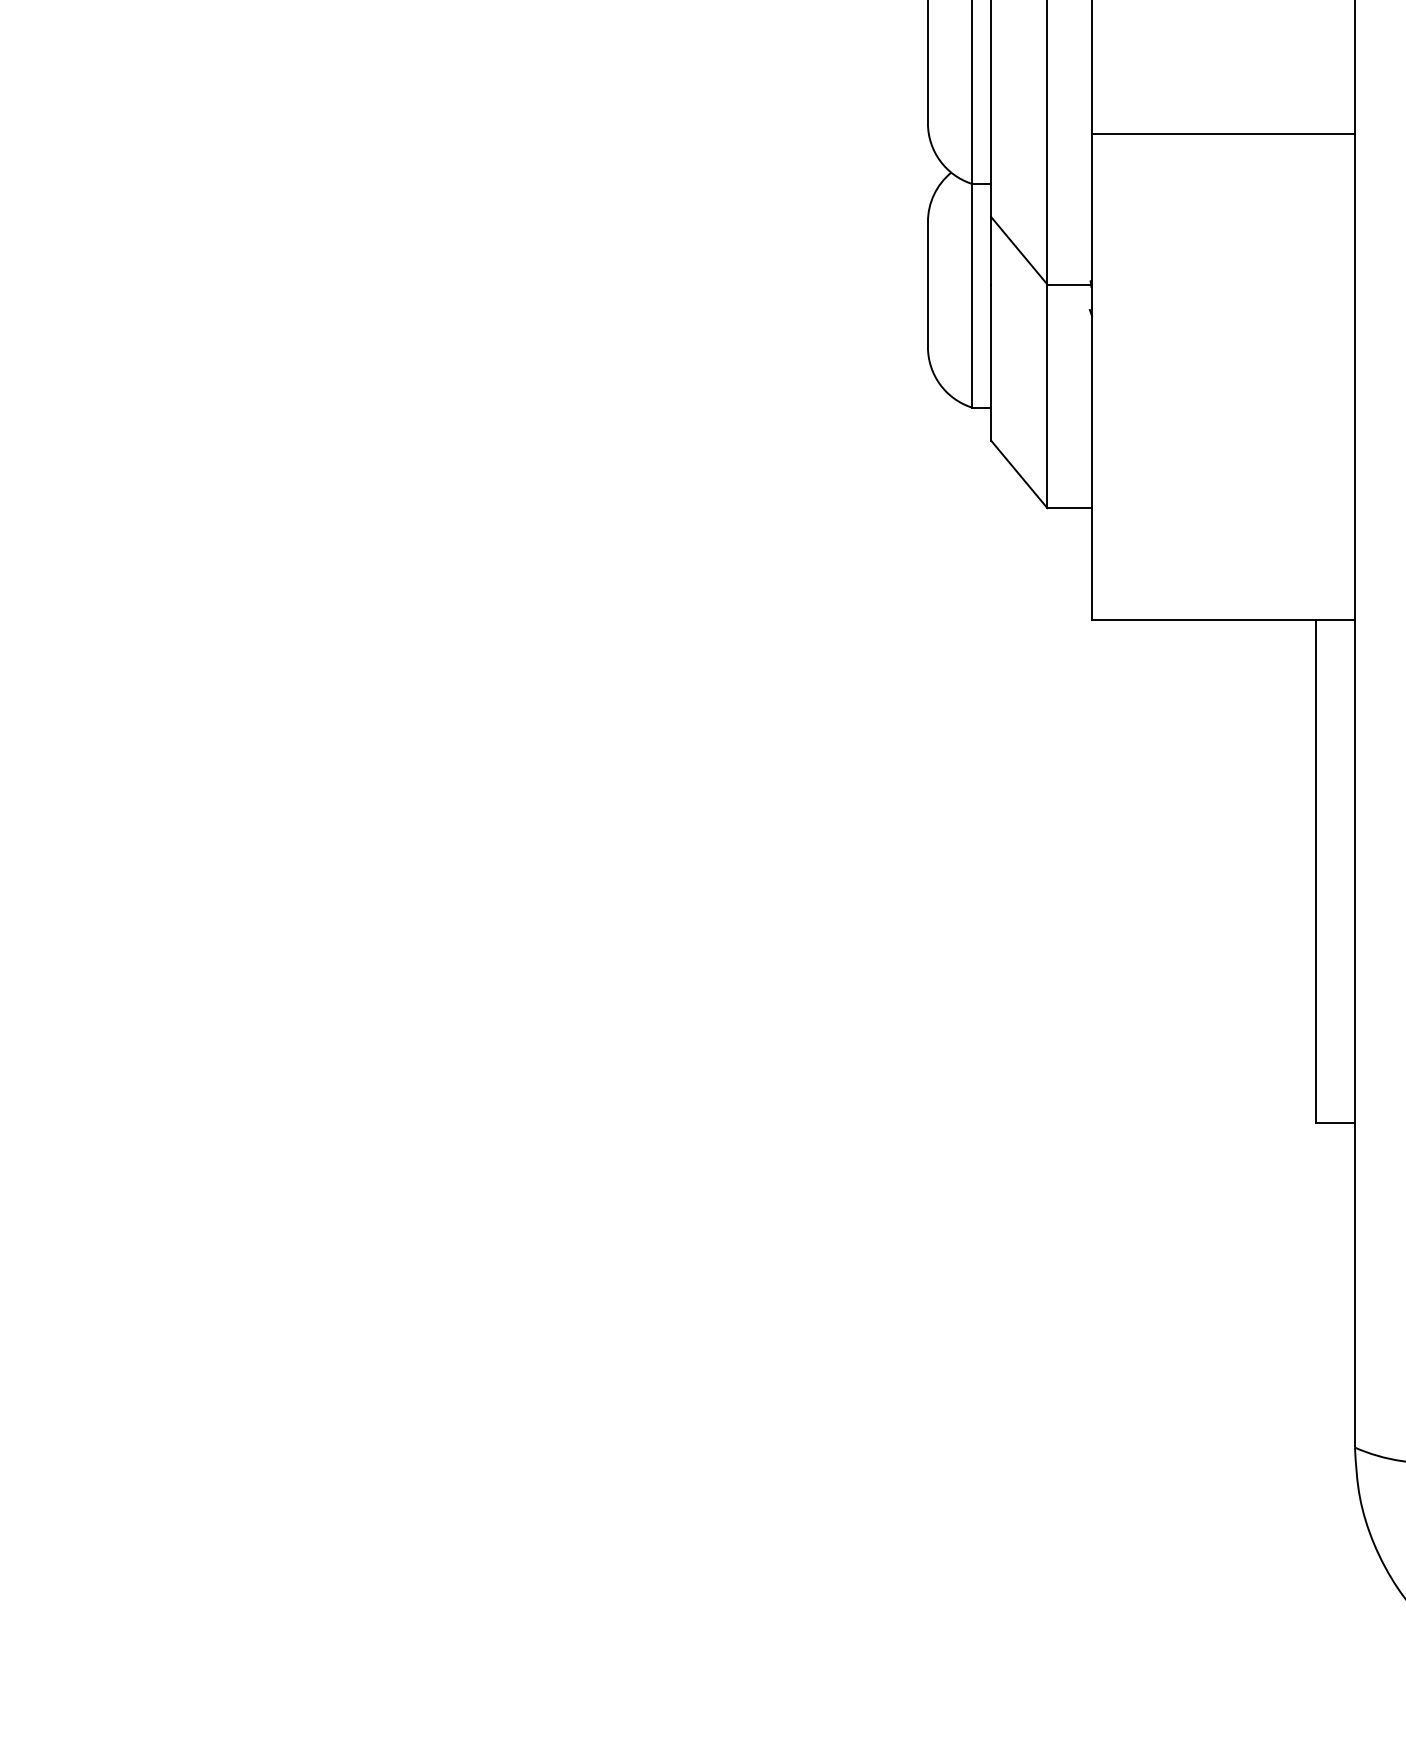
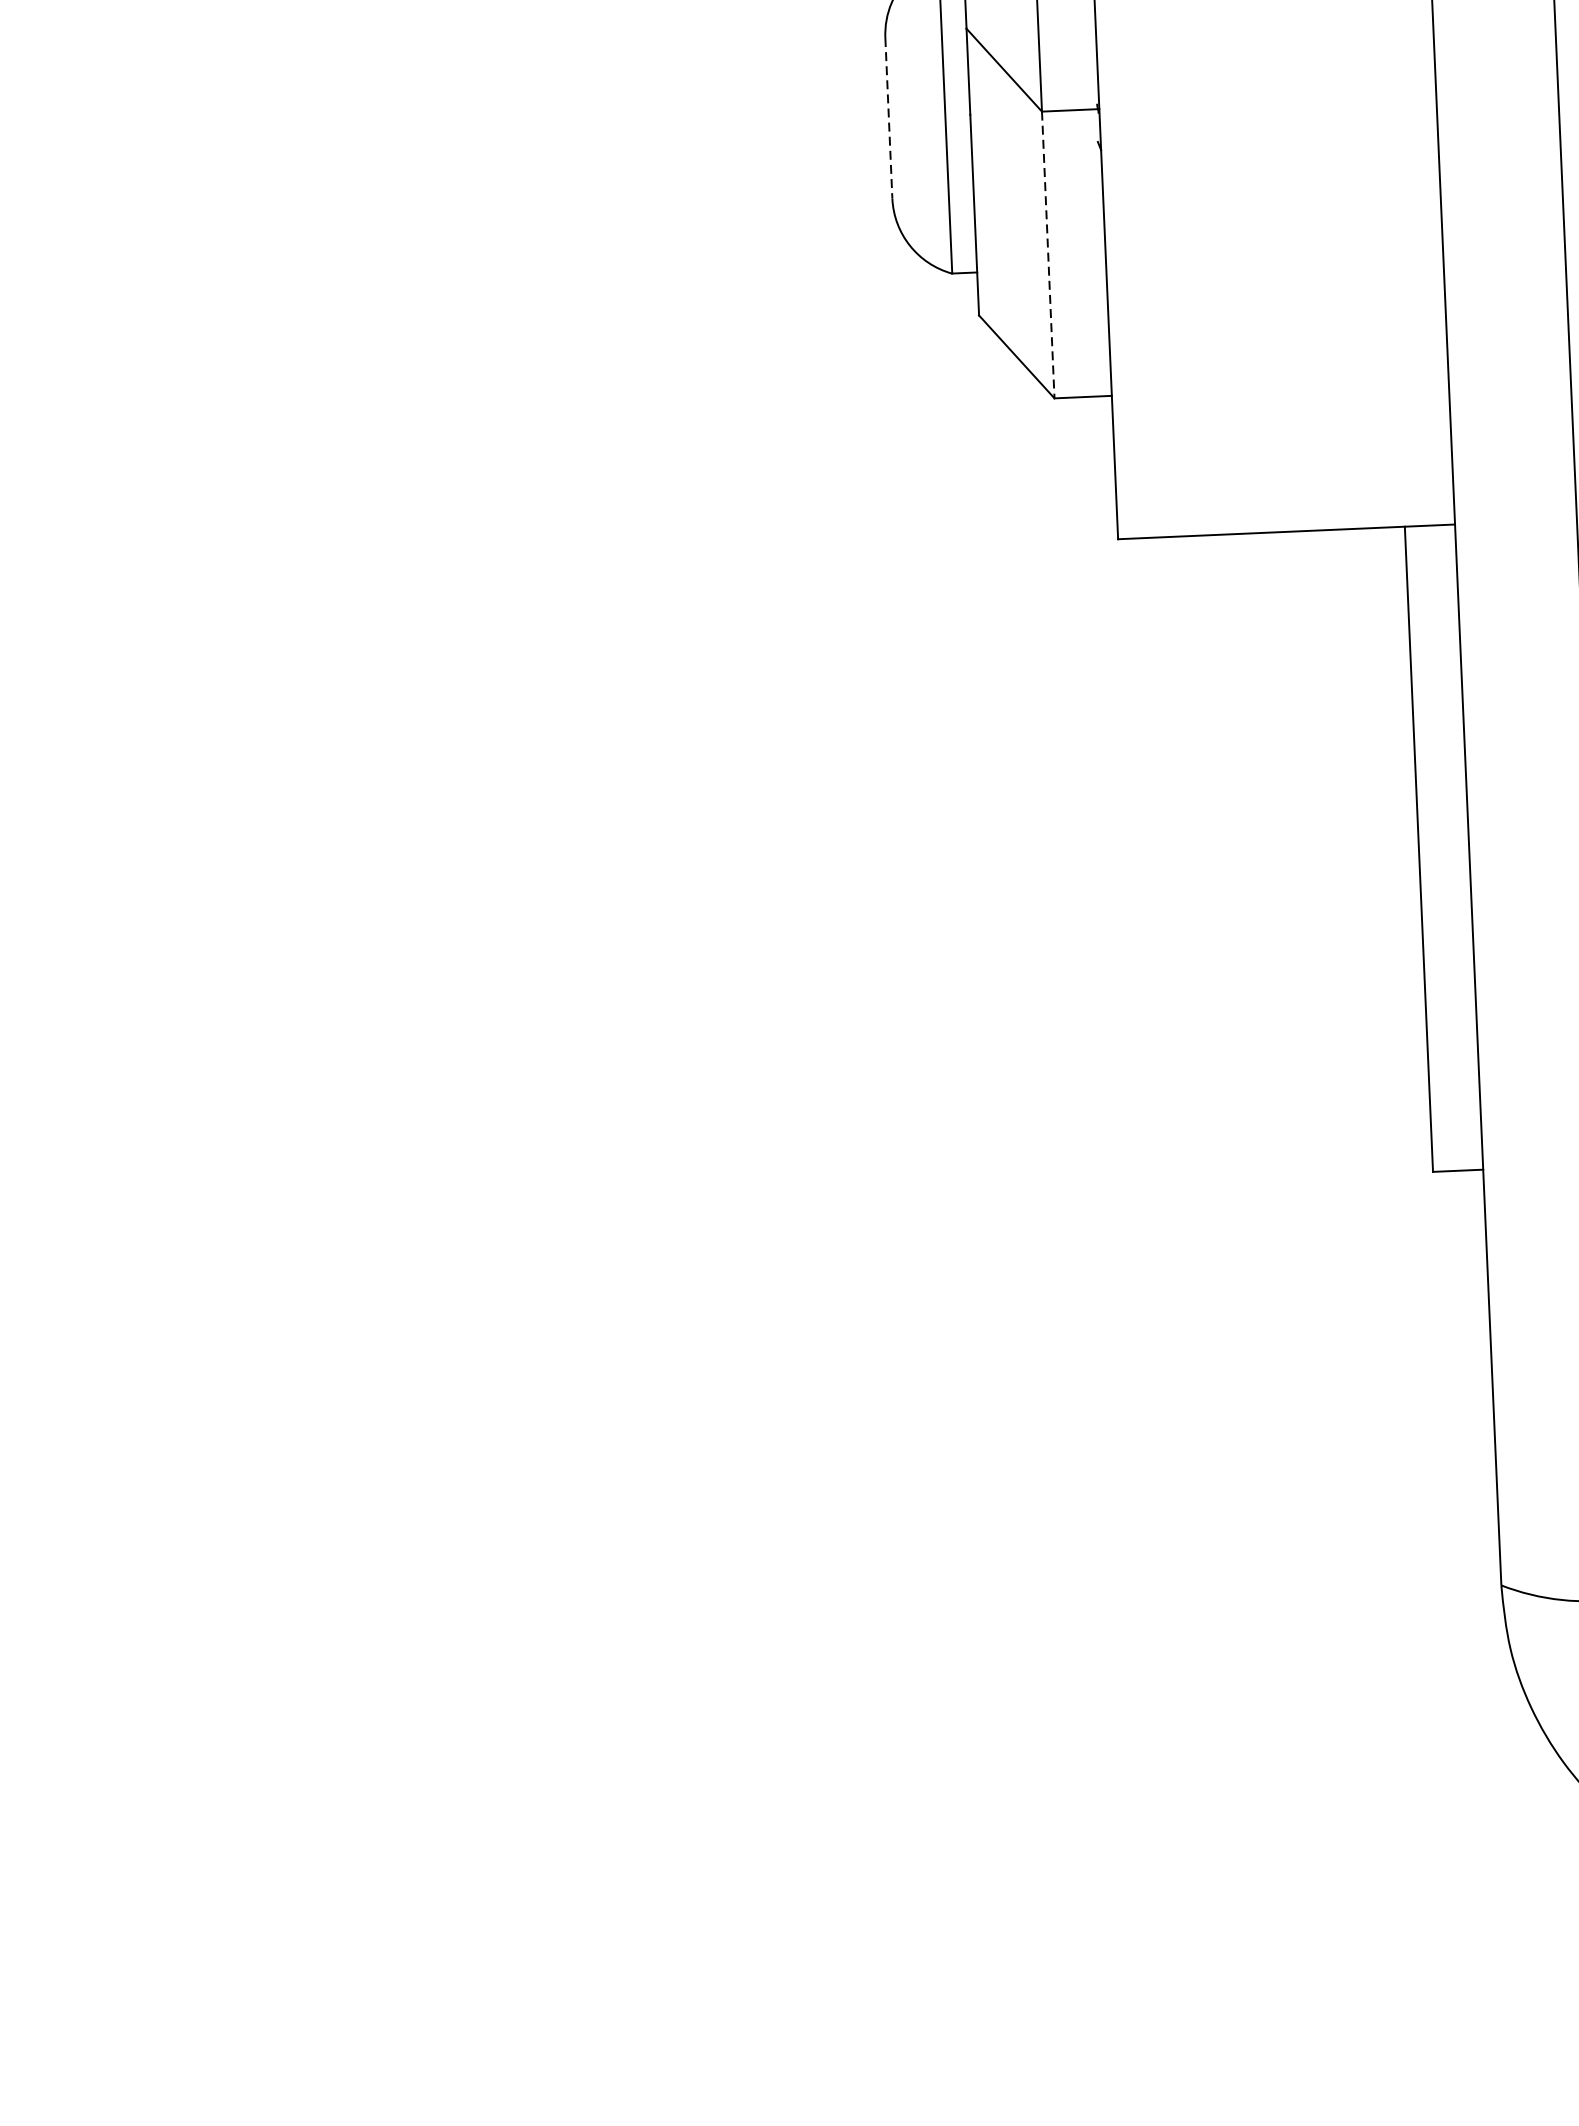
line: (927, 284) -> (888, 118), solid -> dashed
line: (1047, 396) -> (1048, 255), solid -> dashed

